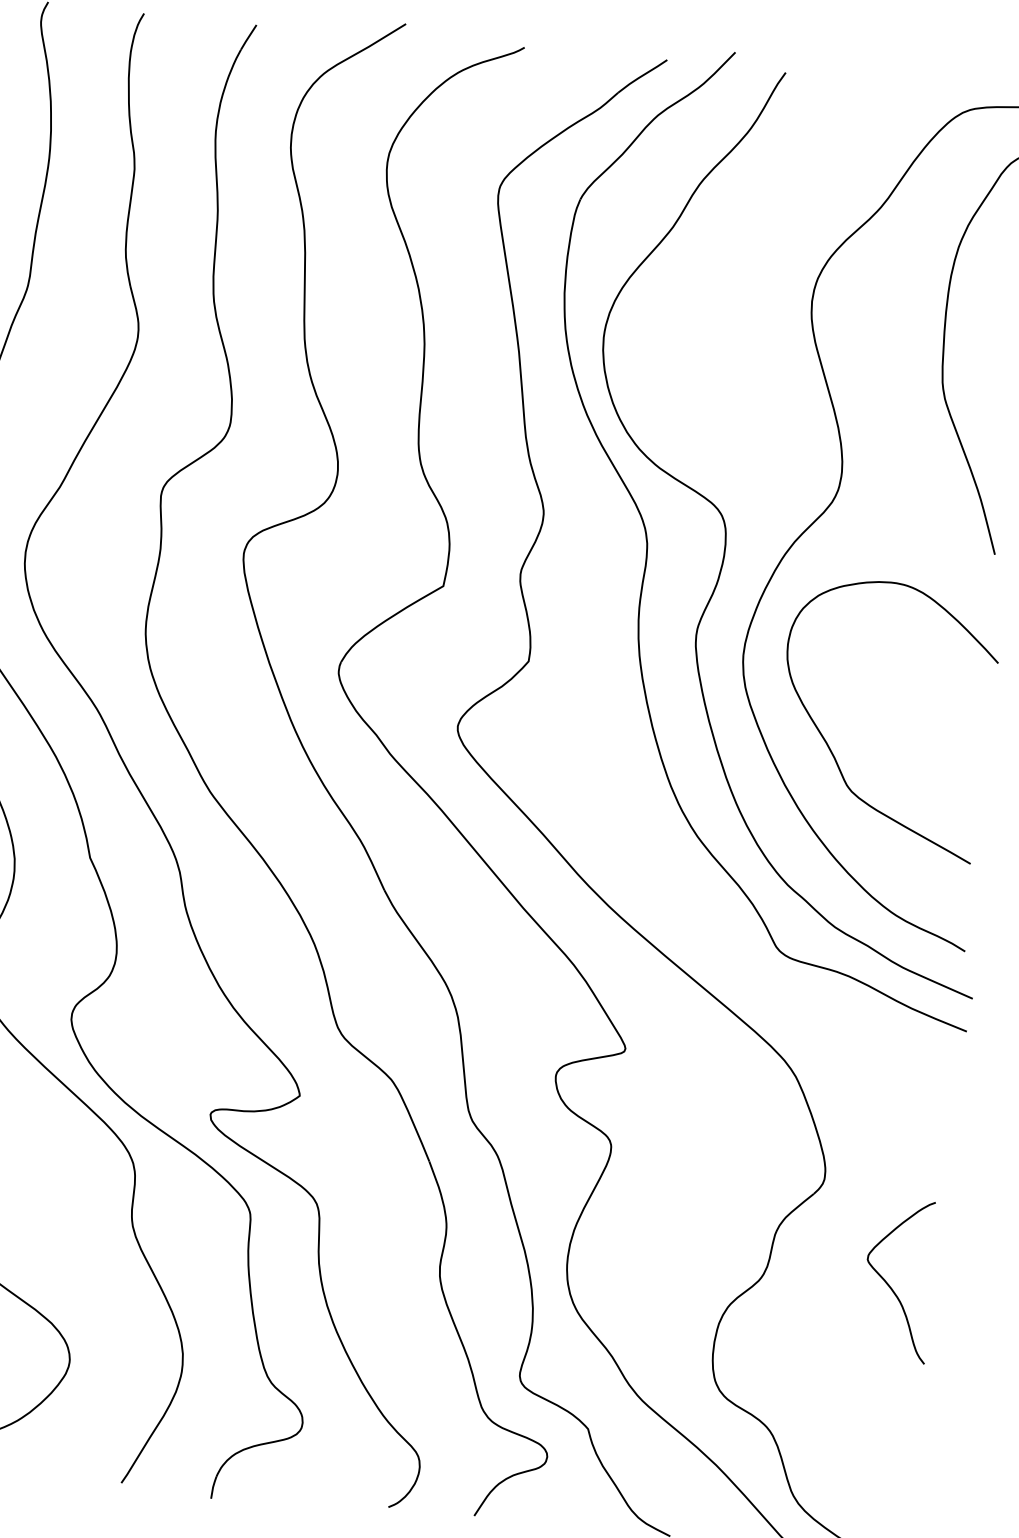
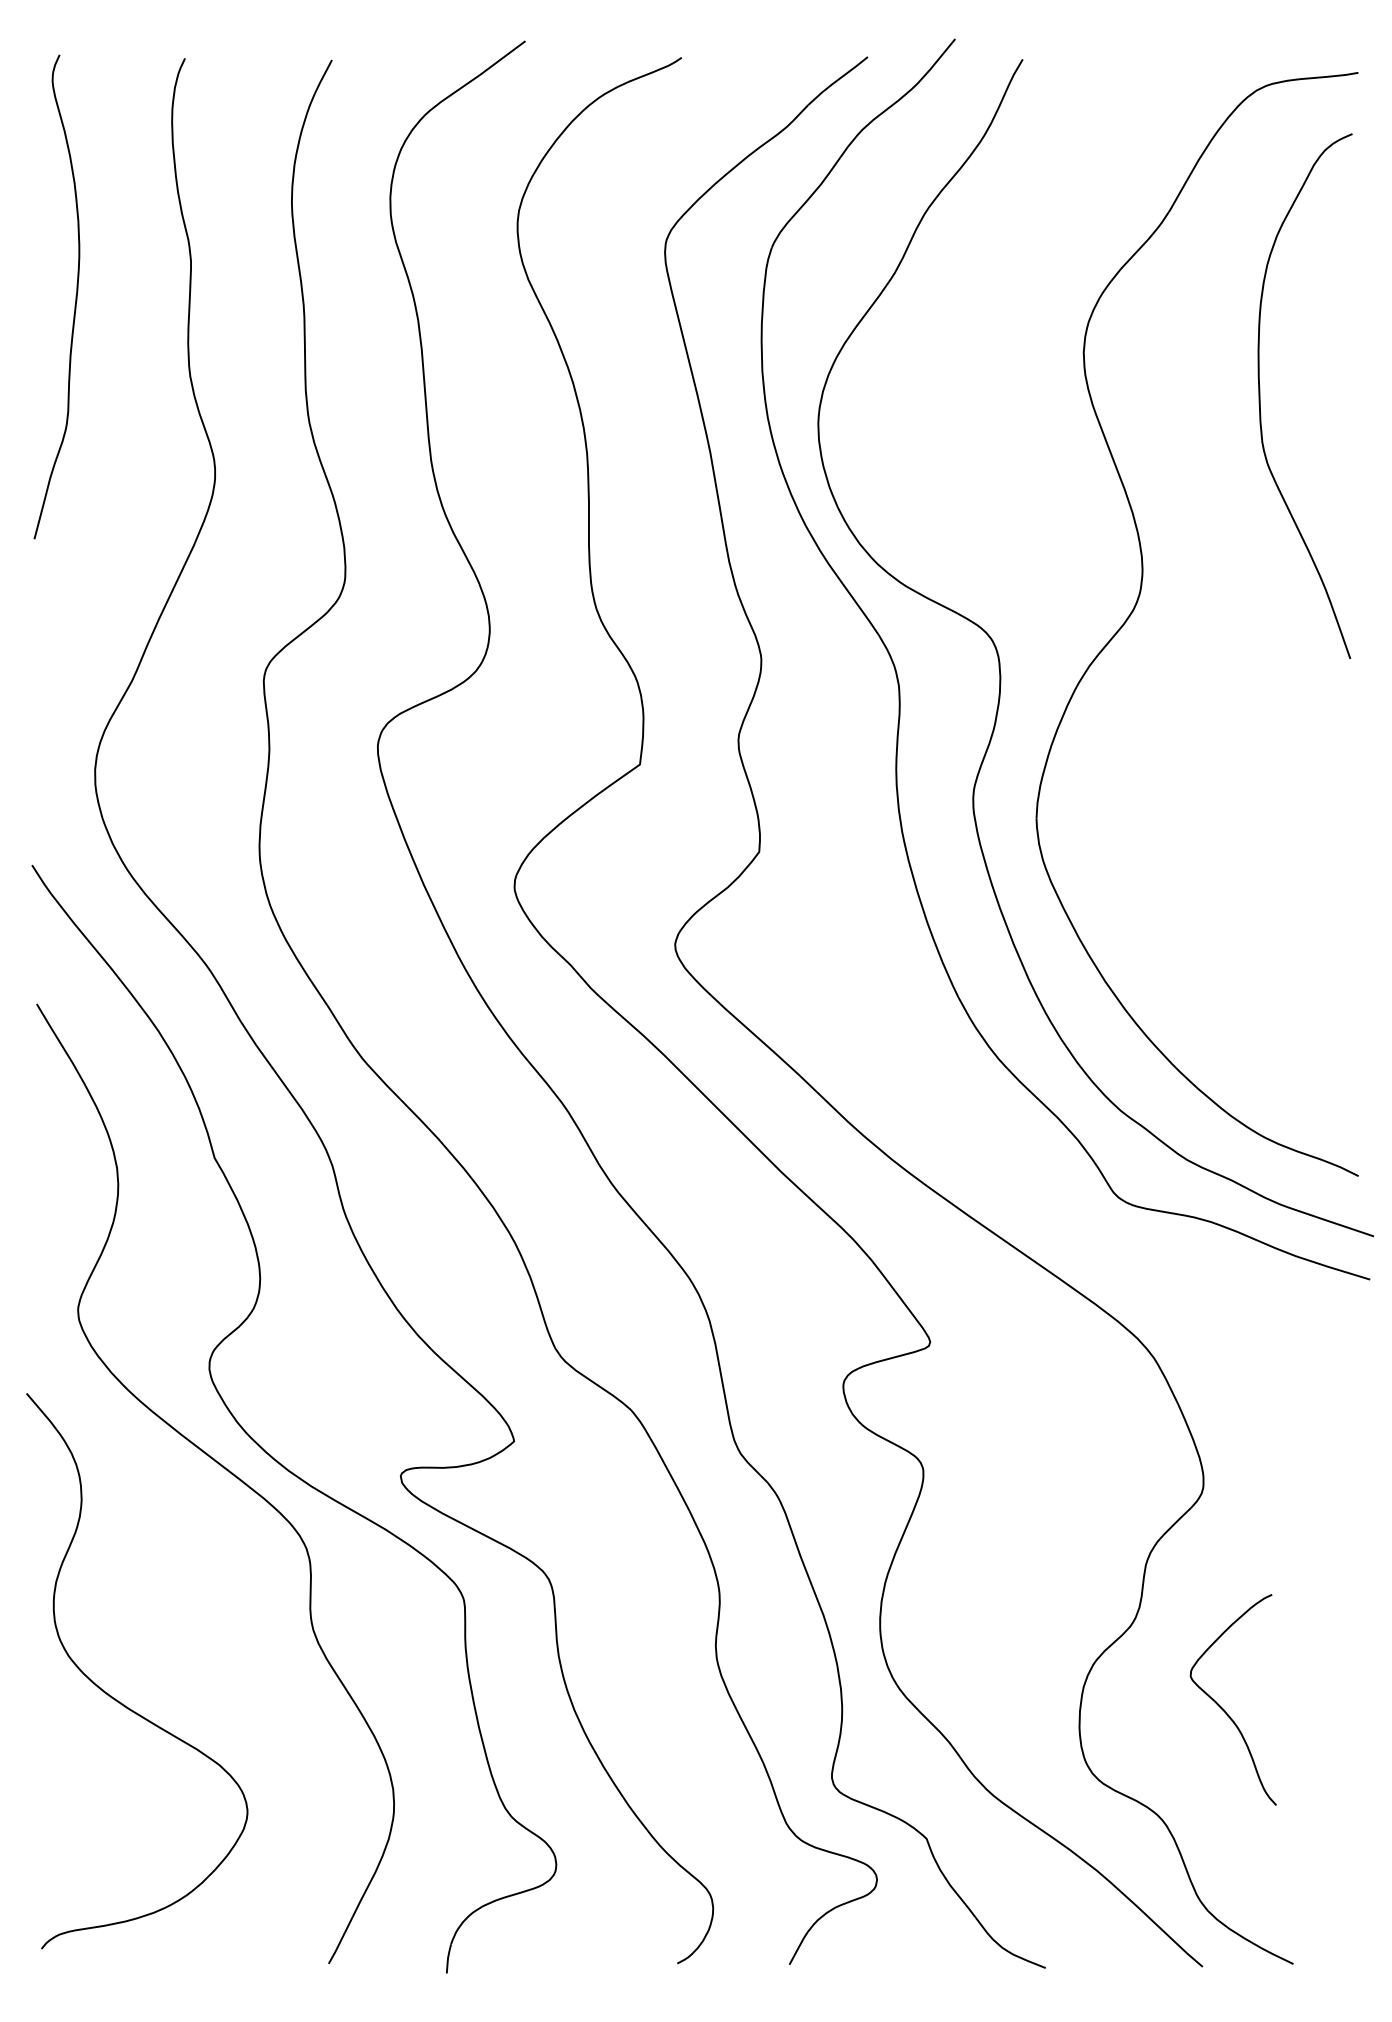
curve: (830, 748) -> (1160, 929), removed
curve: (890, 1286) -> (1223, 1708), moved

